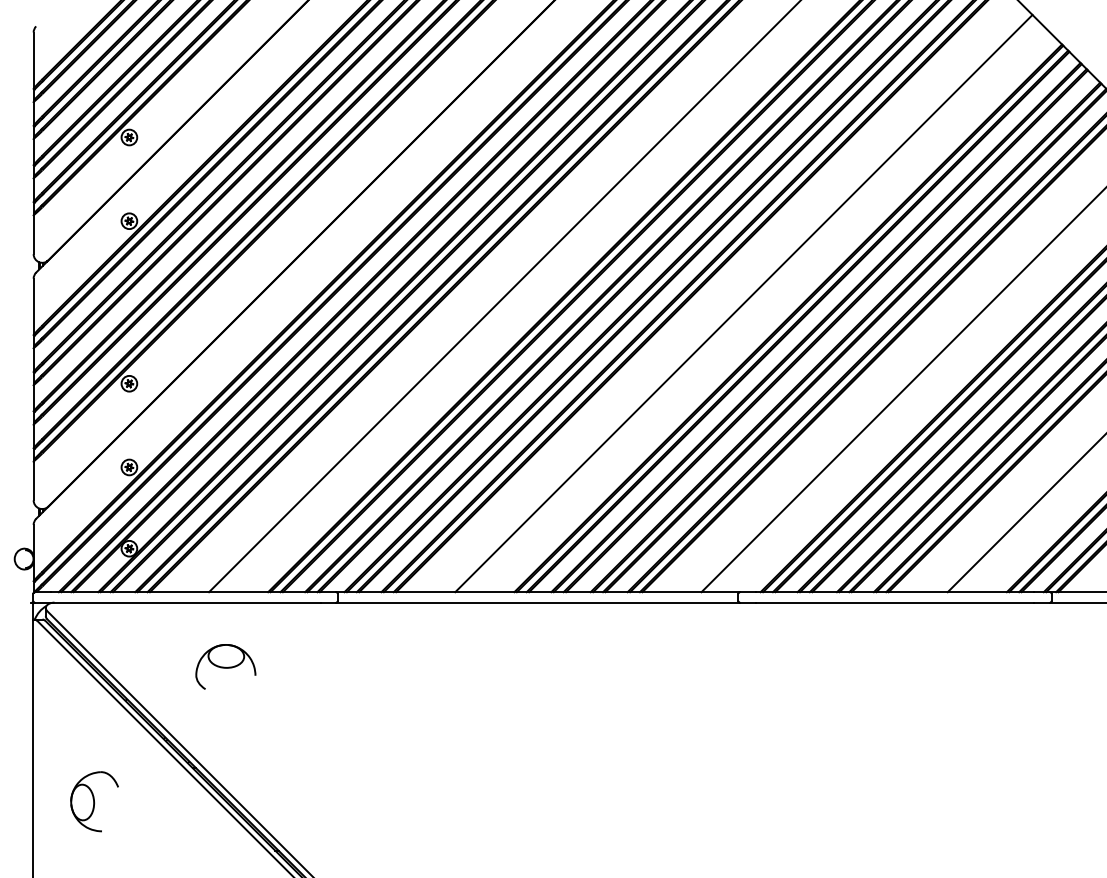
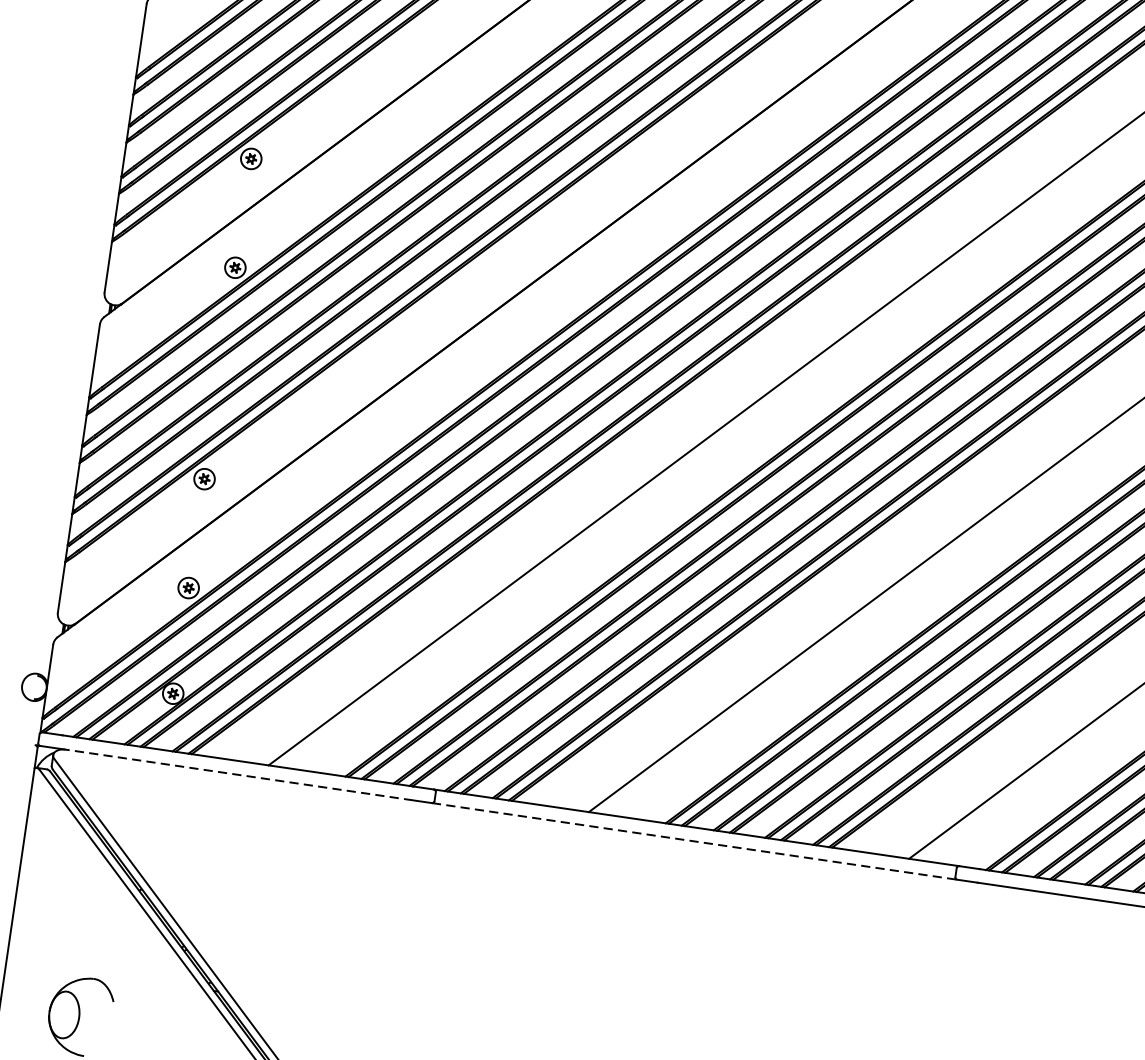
line: (185, 602) -> (236, 774), solid -> dashed
line: (538, 602) -> (695, 841), solid -> dashed
part: (225, 666) -> (275, 865), removed

